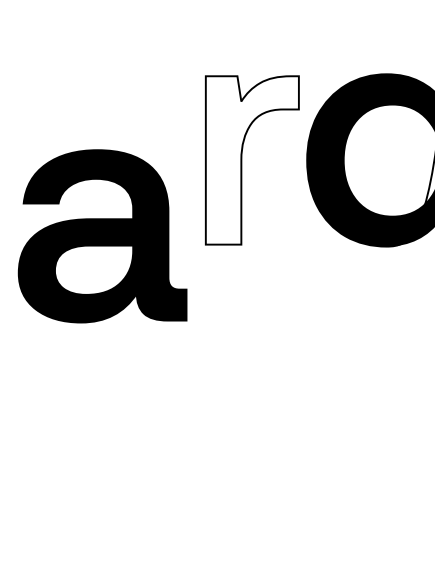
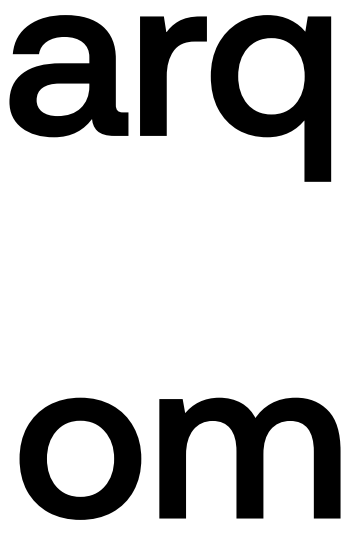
fill: (252, 159) -> (173, 75), added
part: (101, 236) -> (68, 76), moved

